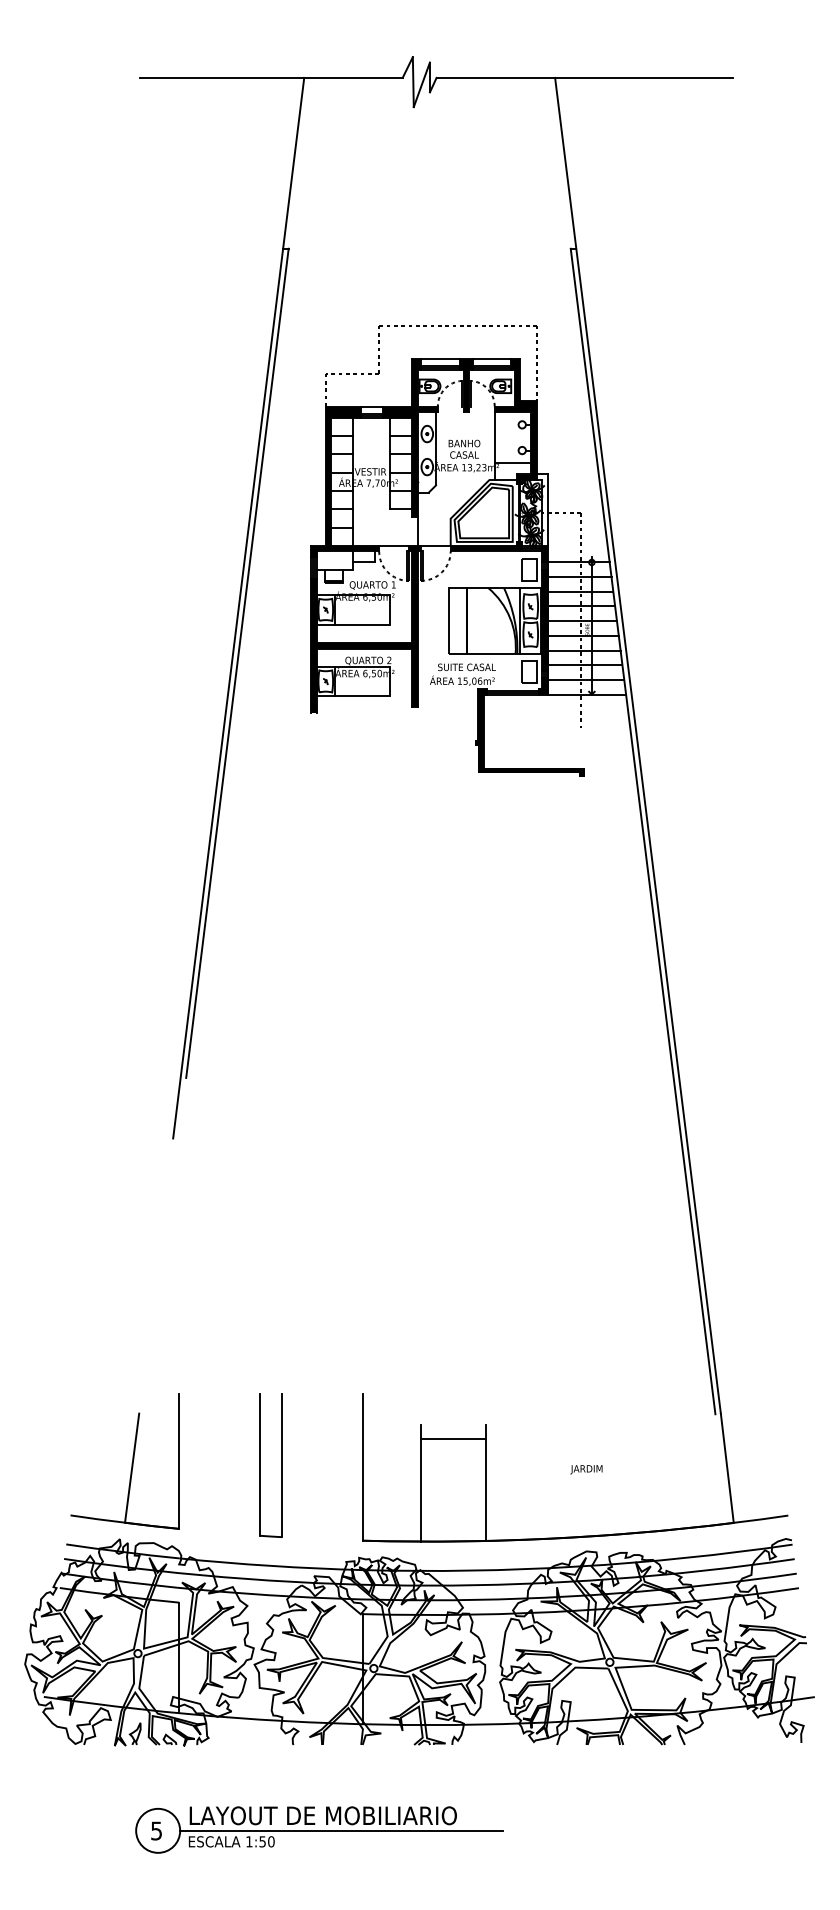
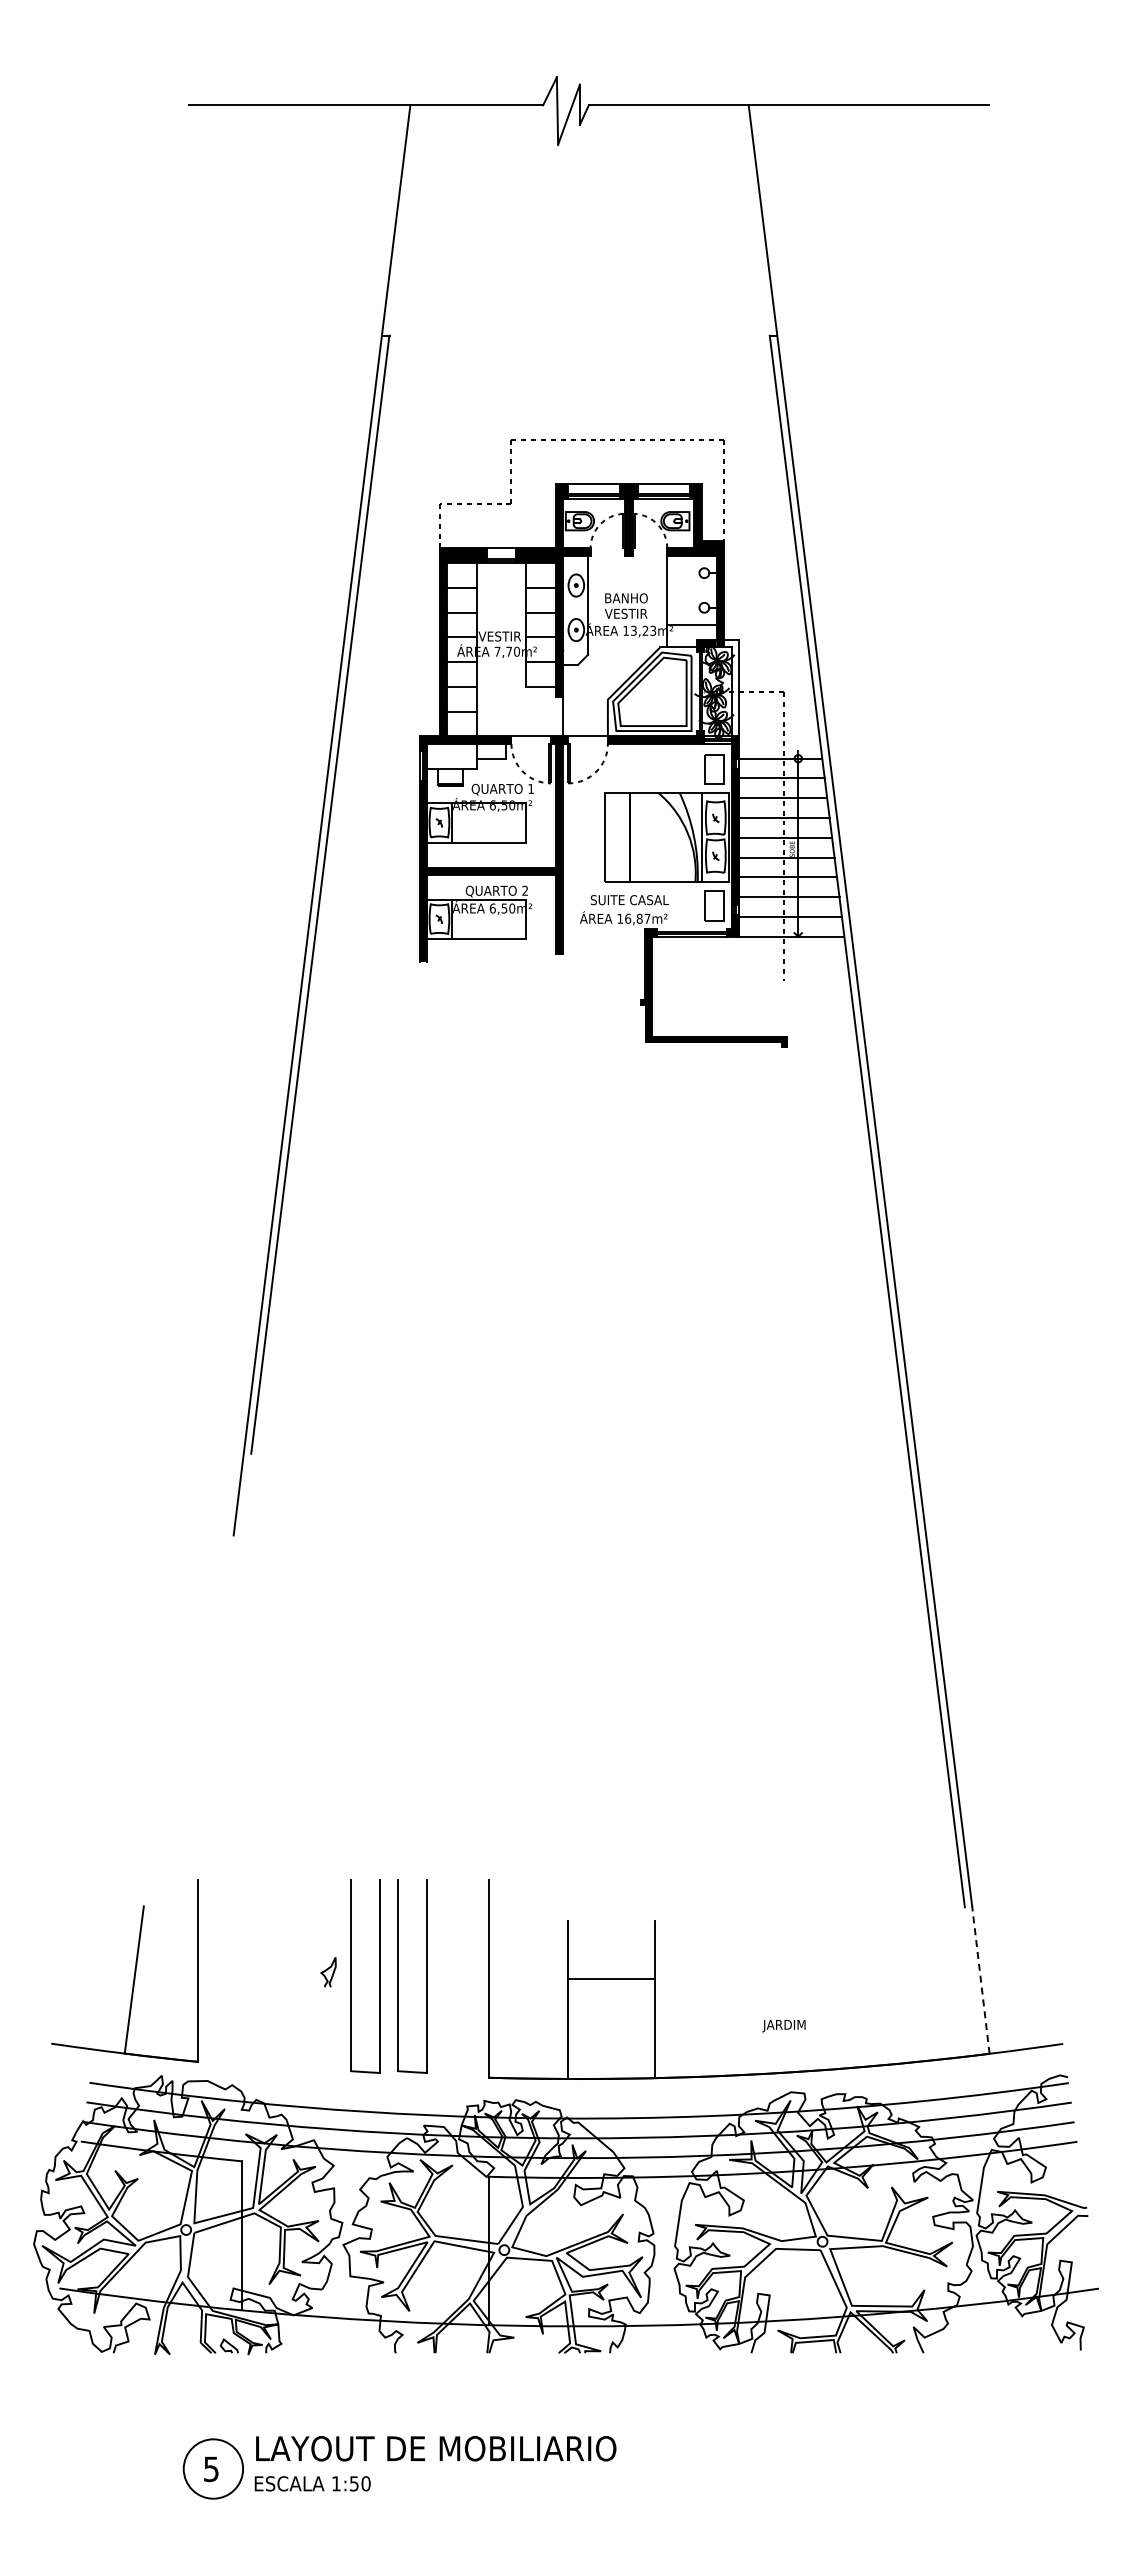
text: (464, 454) -> (626, 613), CASAL -> VESTIR
text: (472, 680) -> (637, 918), 15,06m² -> 16,87m²
line: (453, 1439) -> (611, 1979), moved
part: (132, 1461) -> (134, 1970), moved
part: (295, 1465) -> (398, 1976), added
line: (727, 1467) -> (980, 1979), solid -> dashed
text: (586, 1470) -> (783, 2026), moved
curve: (134, 1732) -> (327, 1970), moved
line: (341, 1831) -> (460, 2469), removed

